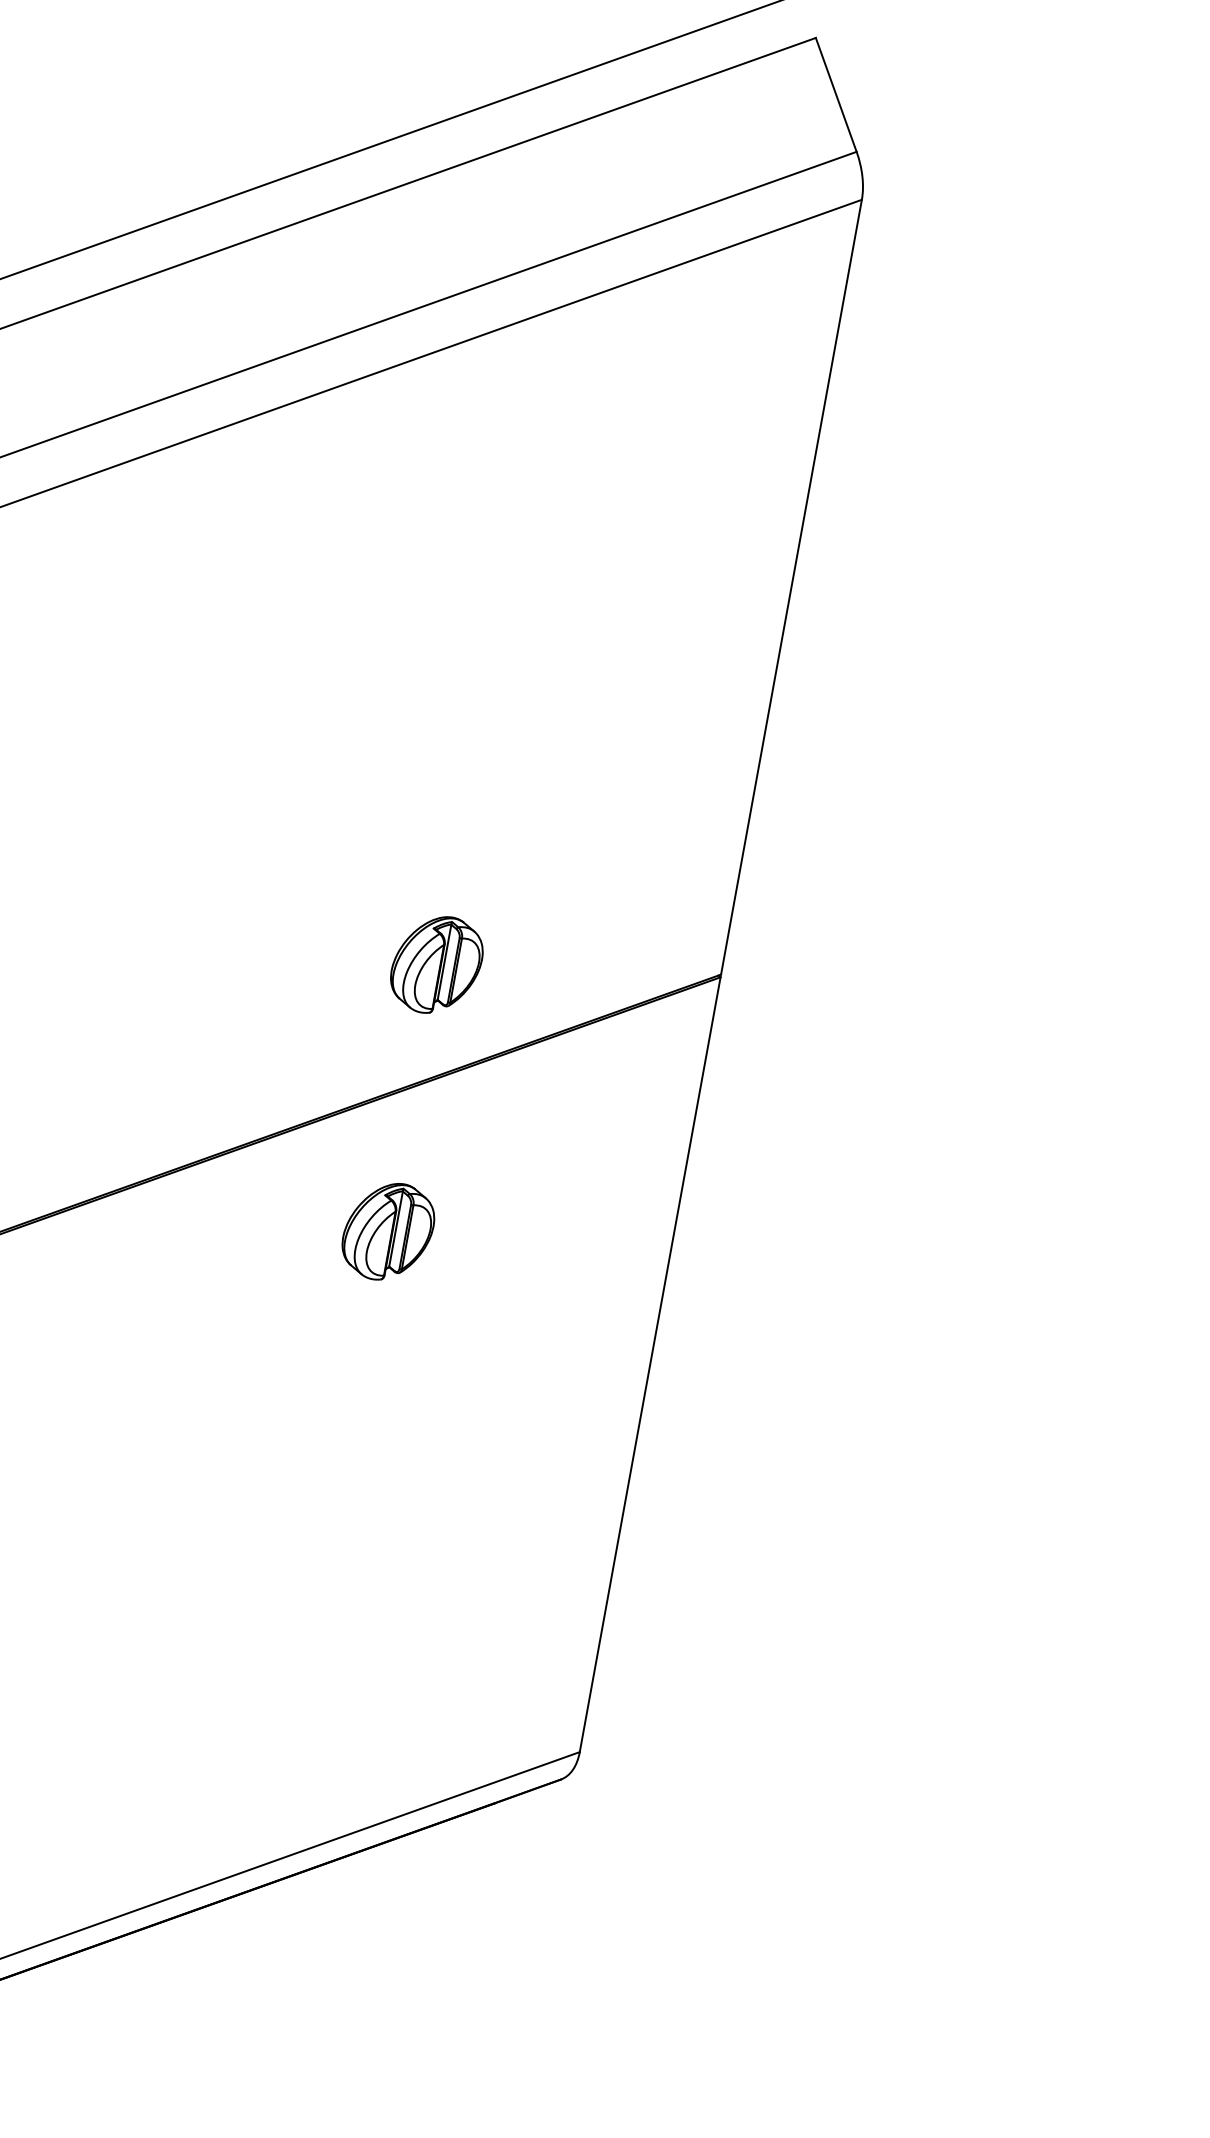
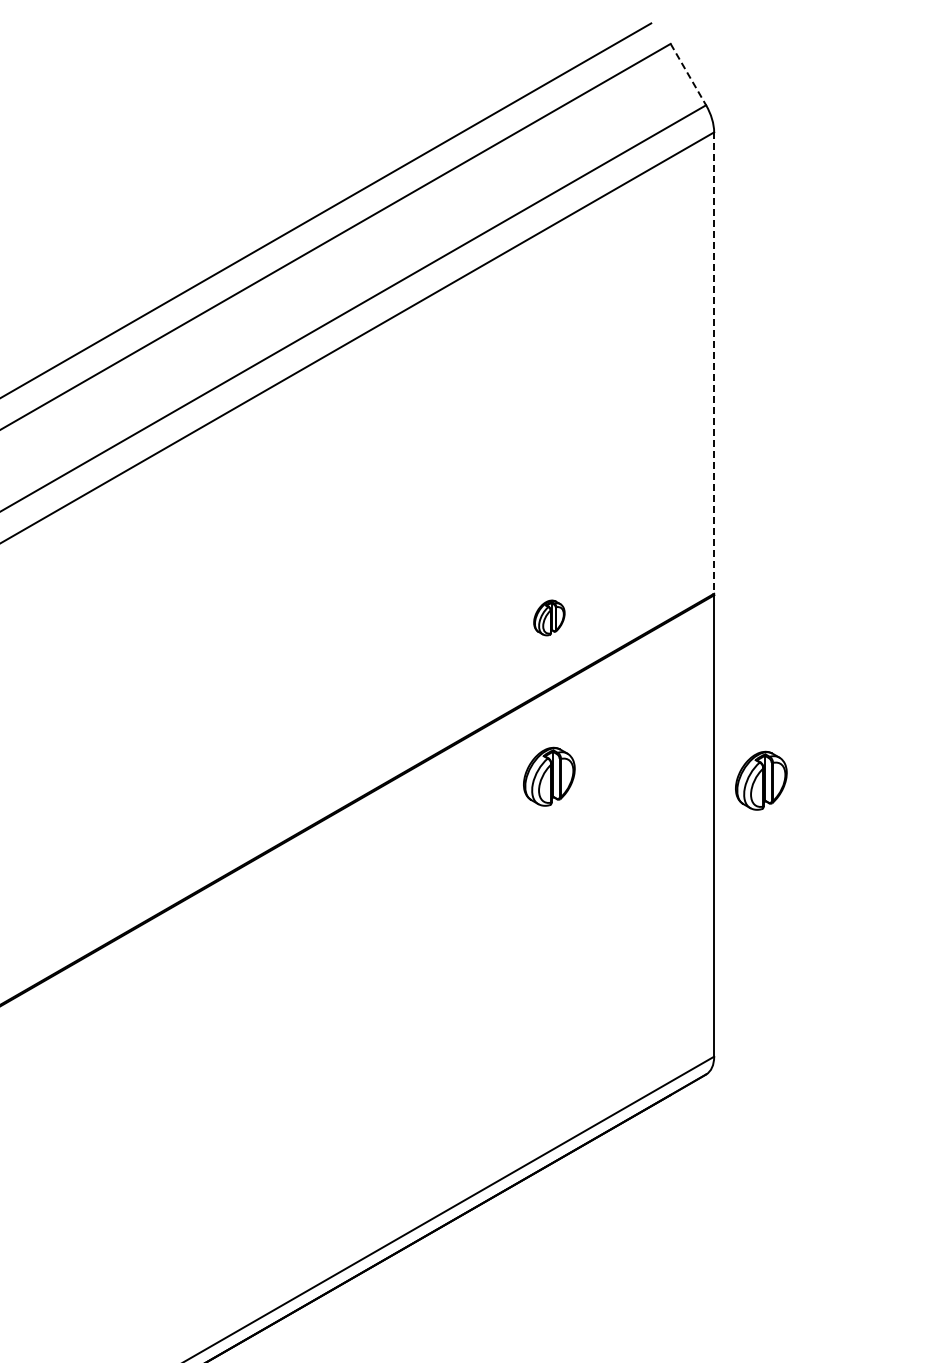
line: (836, 96) -> (688, 75), solid -> dashed
line: (791, 588) -> (714, 363), solid -> dashed
part: (437, 964) -> (549, 617), size x0.6
part: (743, 1302) -> (761, 780), added

